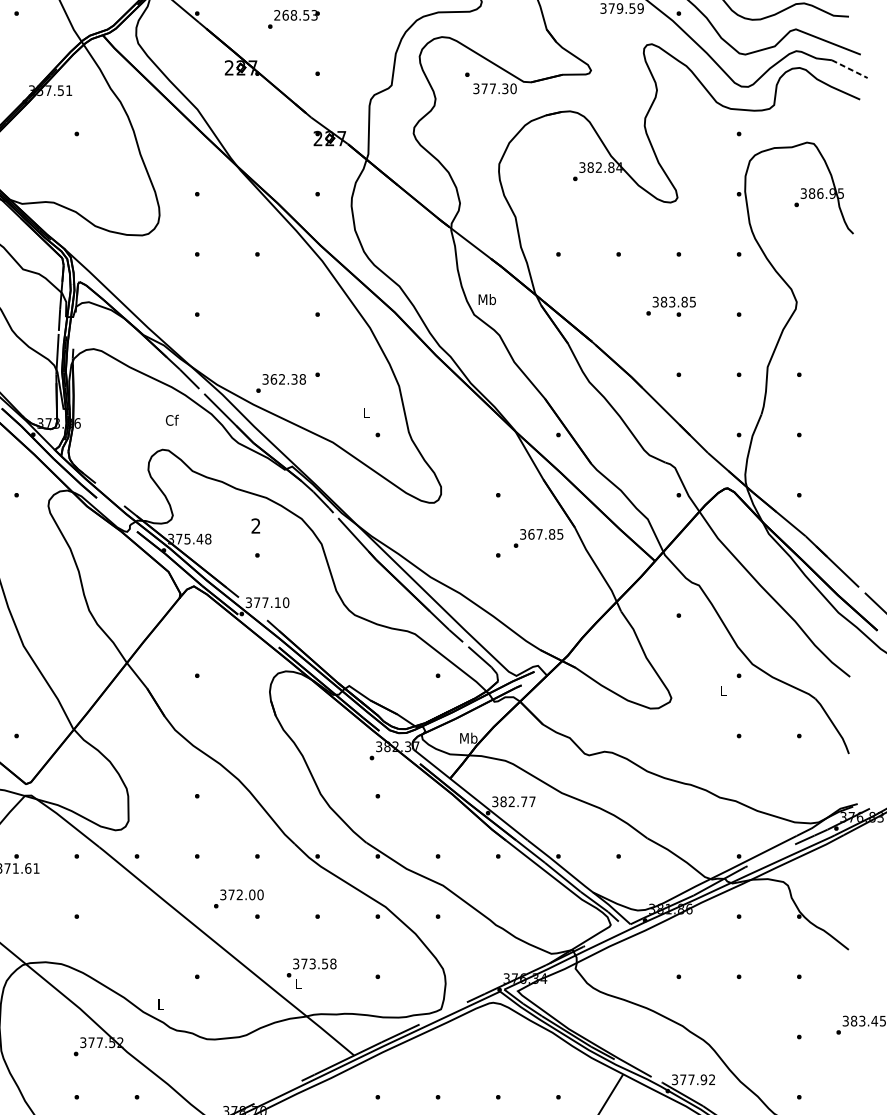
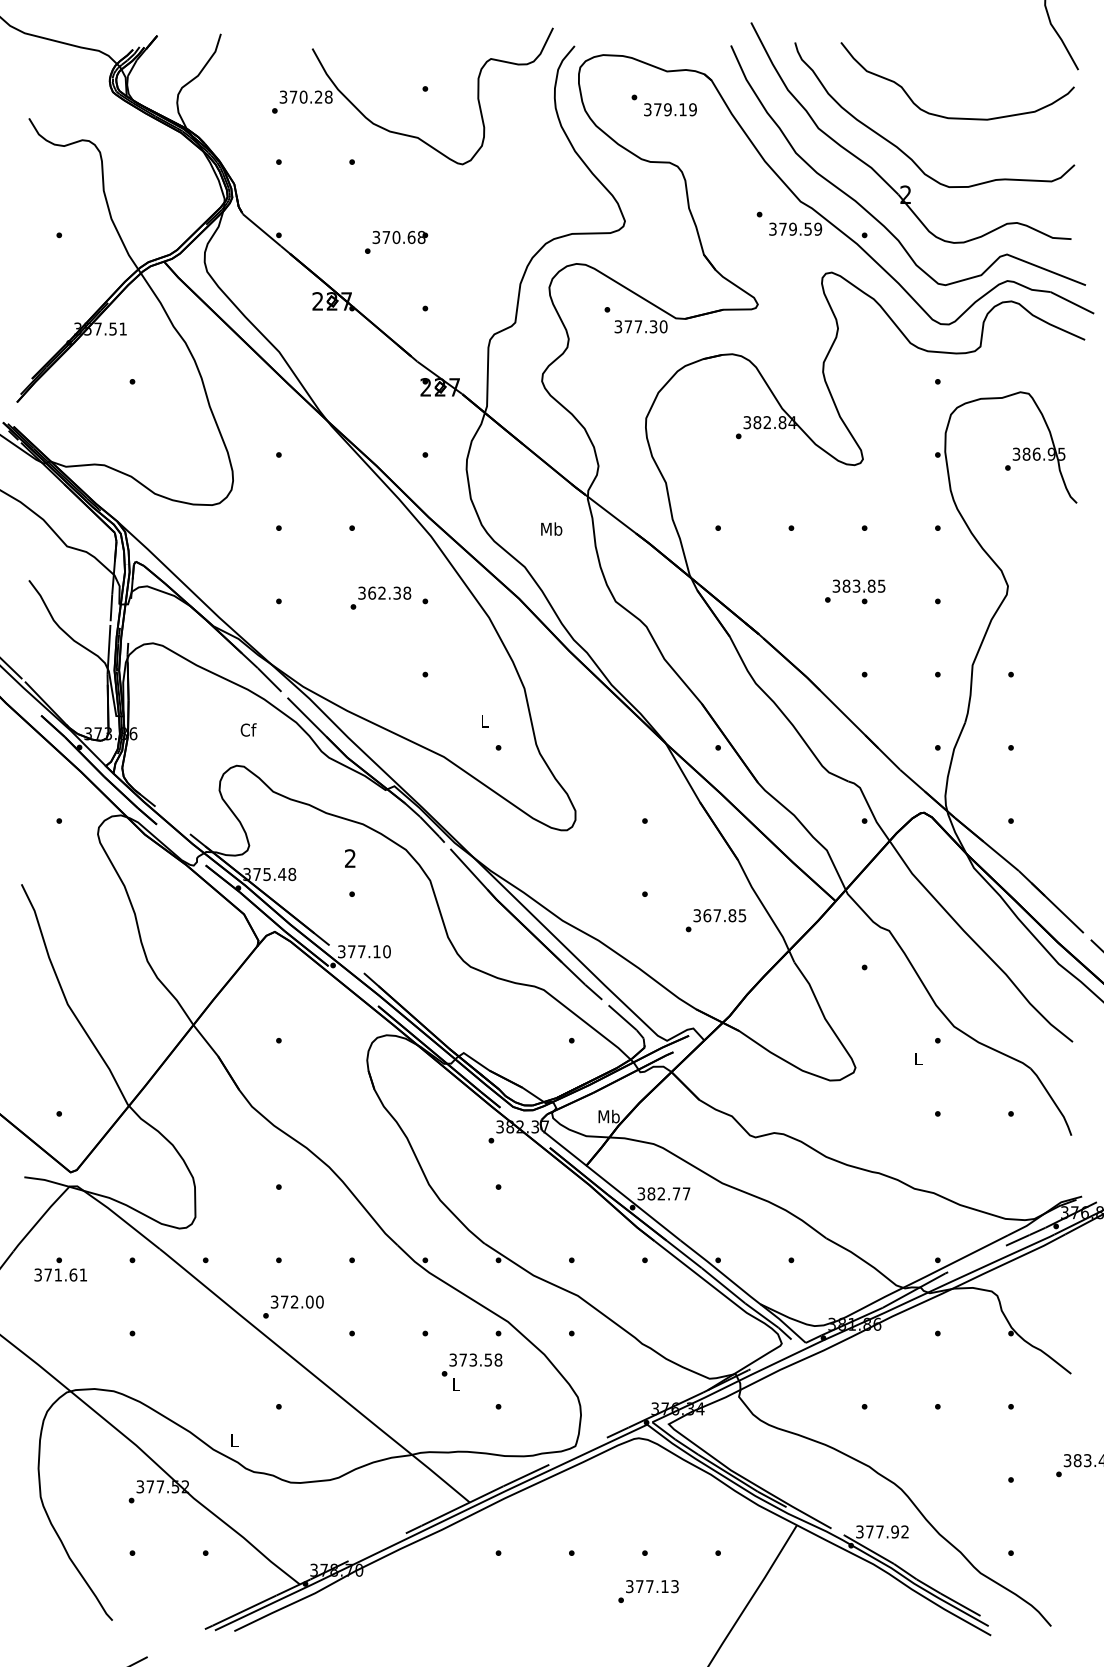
text: (295, 15) -> (398, 237), 268.53 -> 370.68
line: (849, 69) -> (1072, 303), dashed -> solid
text: (487, 299) -> (551, 528), moved
text: (280, 382) -> (380, 597), moved
text: (538, 538) -> (715, 920), moved
text: (238, 898) -> (293, 1306), moved
text: (311, 973) -> (471, 1371), moved

